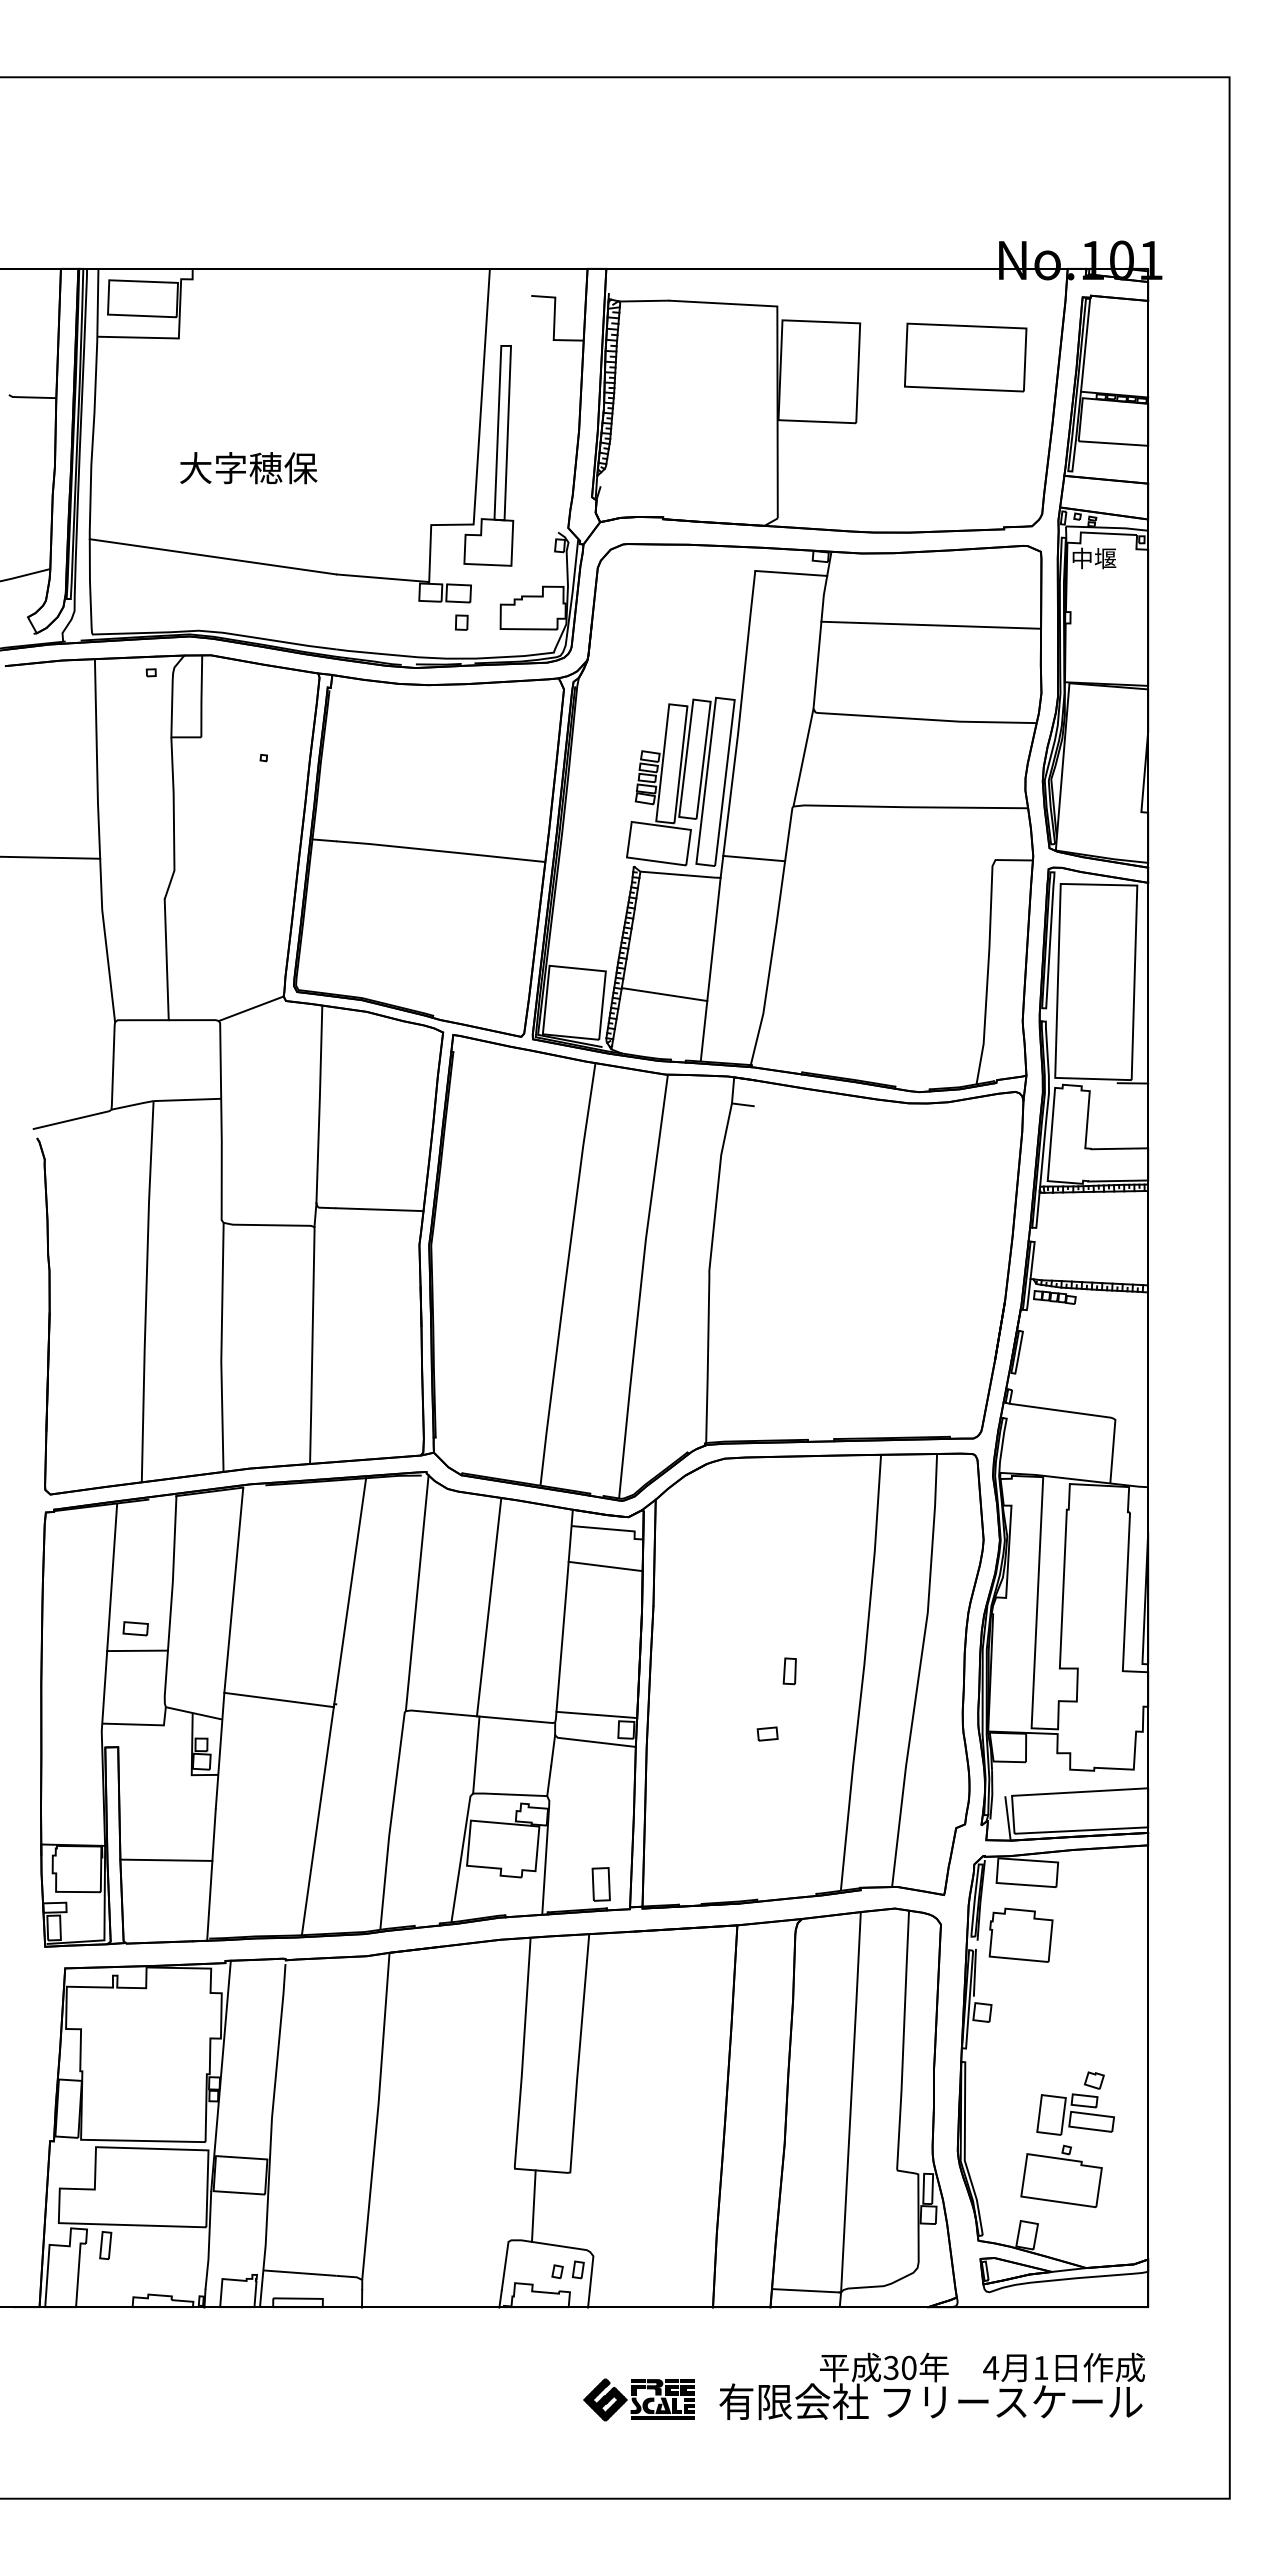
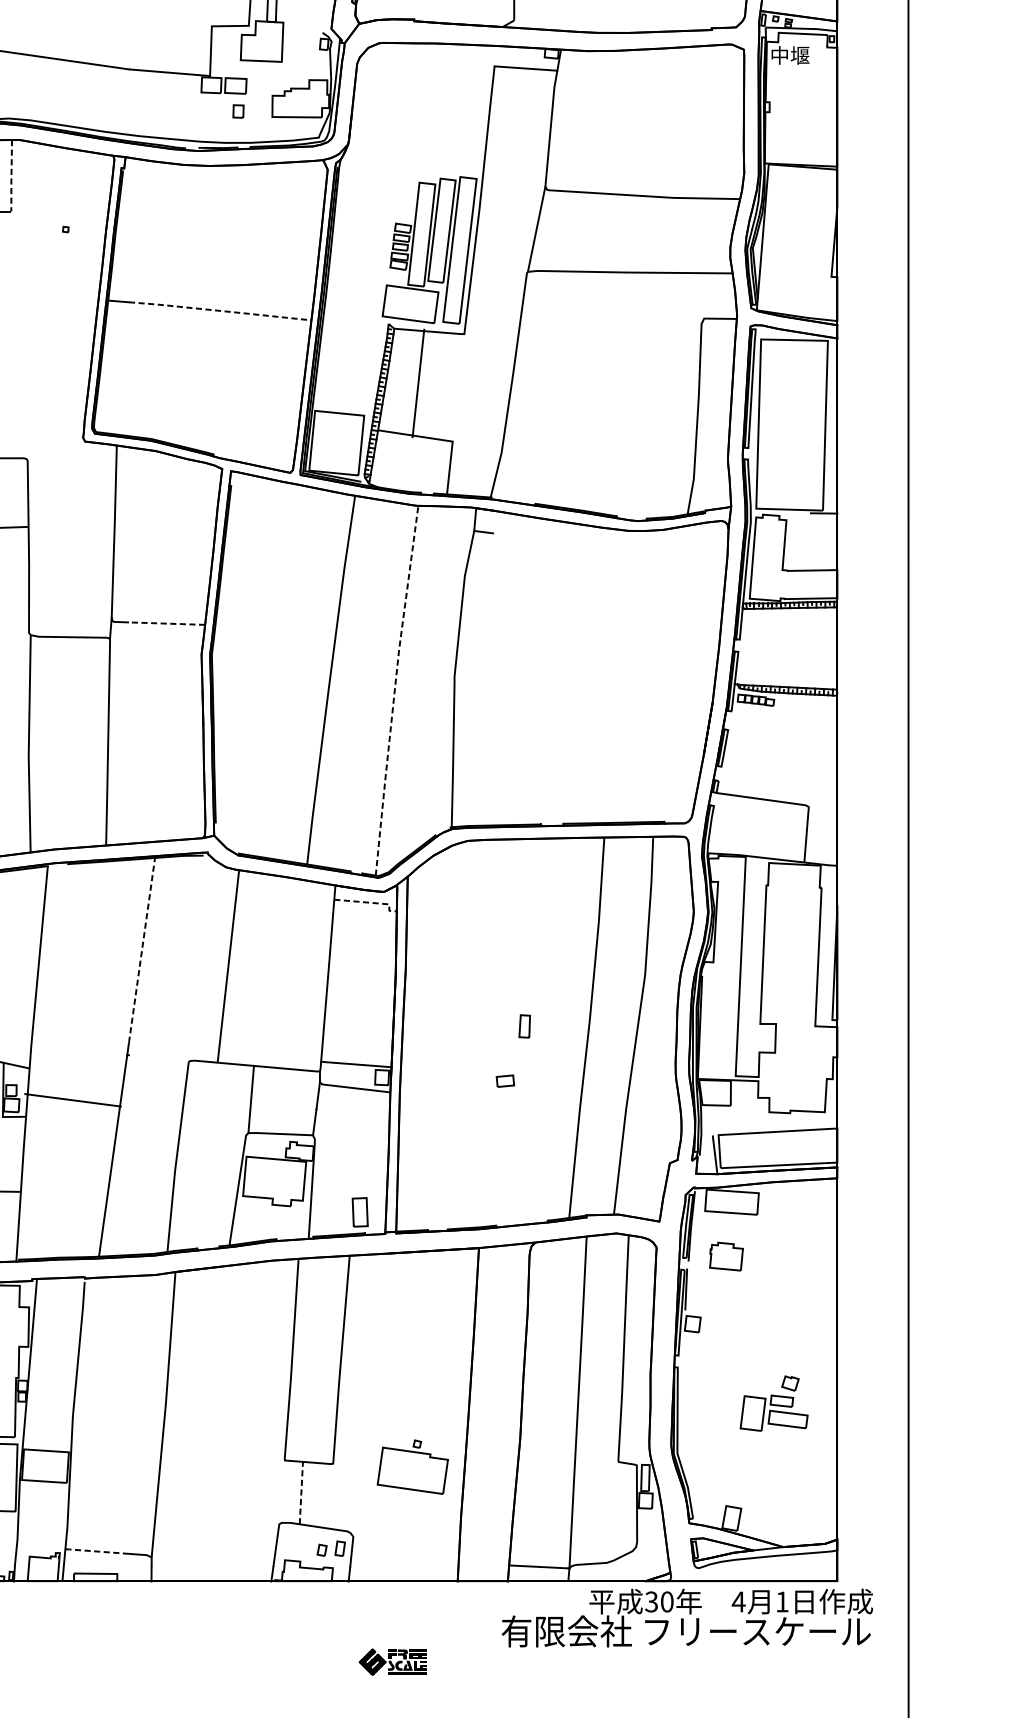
line: (931, 624) -> (648, 113), removed
line: (201, 697) -> (11, 176), solid -> dashed
line: (441, 851) -> (220, 311), solid -> dashed
line: (754, 858) -> (493, 317), removed
line: (713, 939) -> (418, 383), moved
line: (250, 1008) -> (54, 448), removed
line: (379, 1209) -> (166, 623), solid -> dashed
line: (640, 1285) -> (394, 689), solid -> dashed
line: (613, 1529) -> (370, 902), solid -> dashed
line: (605, 1566) -> (363, 934), removed
line: (351, 1584) -> (142, 950), solid -> dashed
line: (416, 1593) -> (199, 958), removed
line: (488, 1606) -> (227, 966), moved
line: (278, 1699) -> (72, 1099), moved
part: (1020, 1934) -> (726, 1256), size x0.6
part: (1061, 2176) -> (412, 1467), moved
line: (533, 2206) -> (301, 1493), solid -> dashed
line: (299, 2273) -> (96, 1551), solid -> dashed
text: (932, 2386) -> (687, 1618), moved
part: (638, 2399) -> (392, 1661), size x0.7

